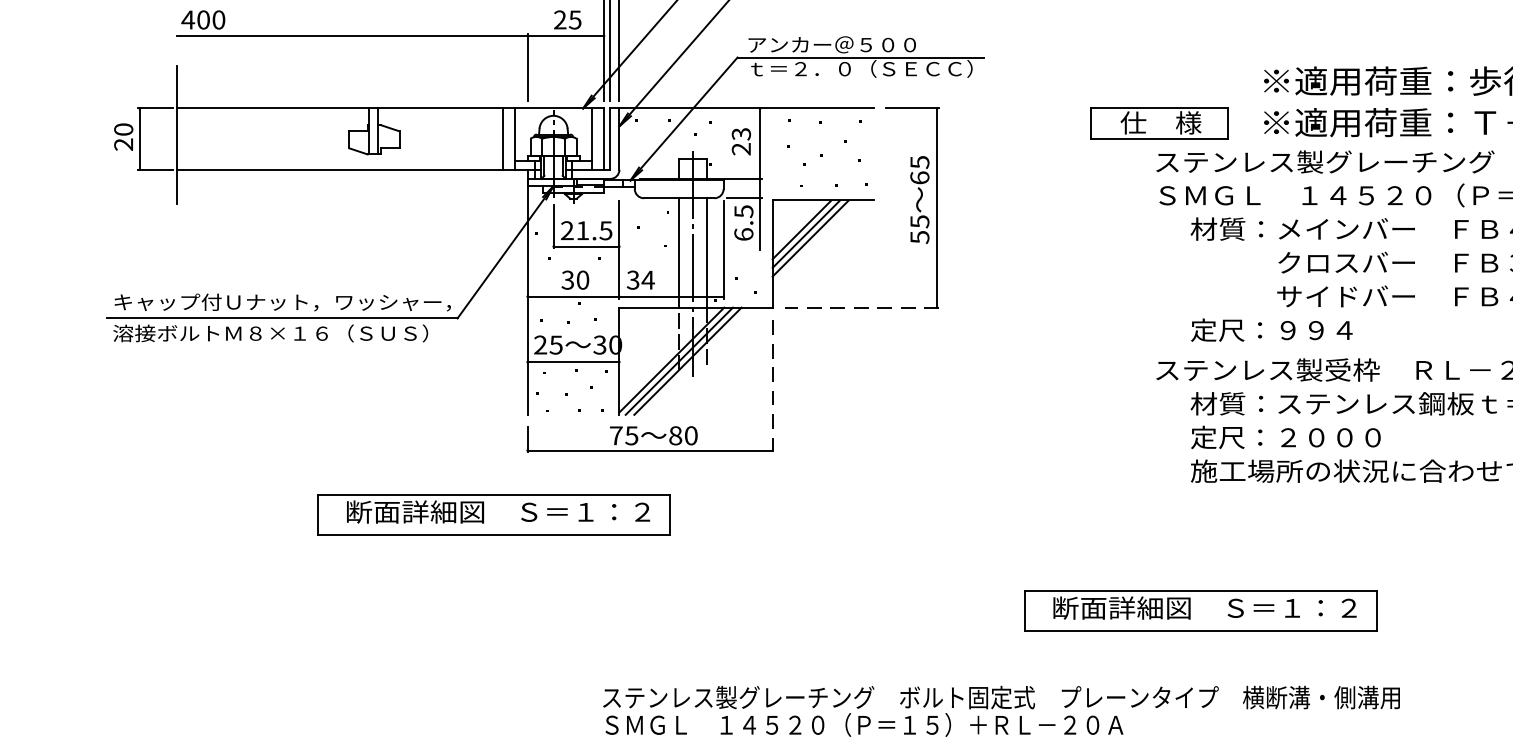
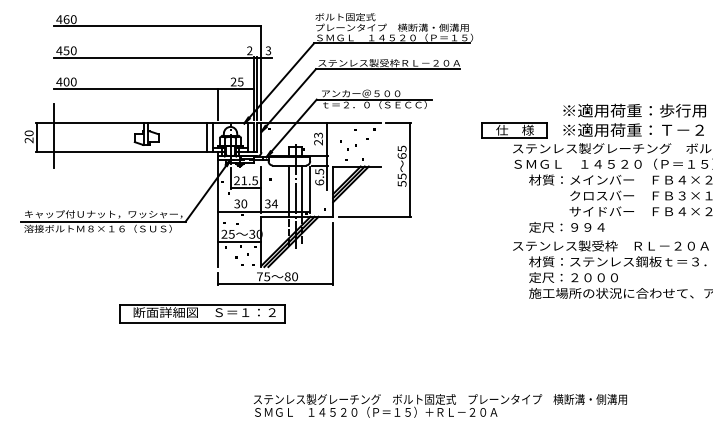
line: (860, 307) -> (374, 216), dashed -> solid
line: (773, 386) -> (333, 253), dashed -> solid
part: (1200, 610) -> (533, 358), removed

